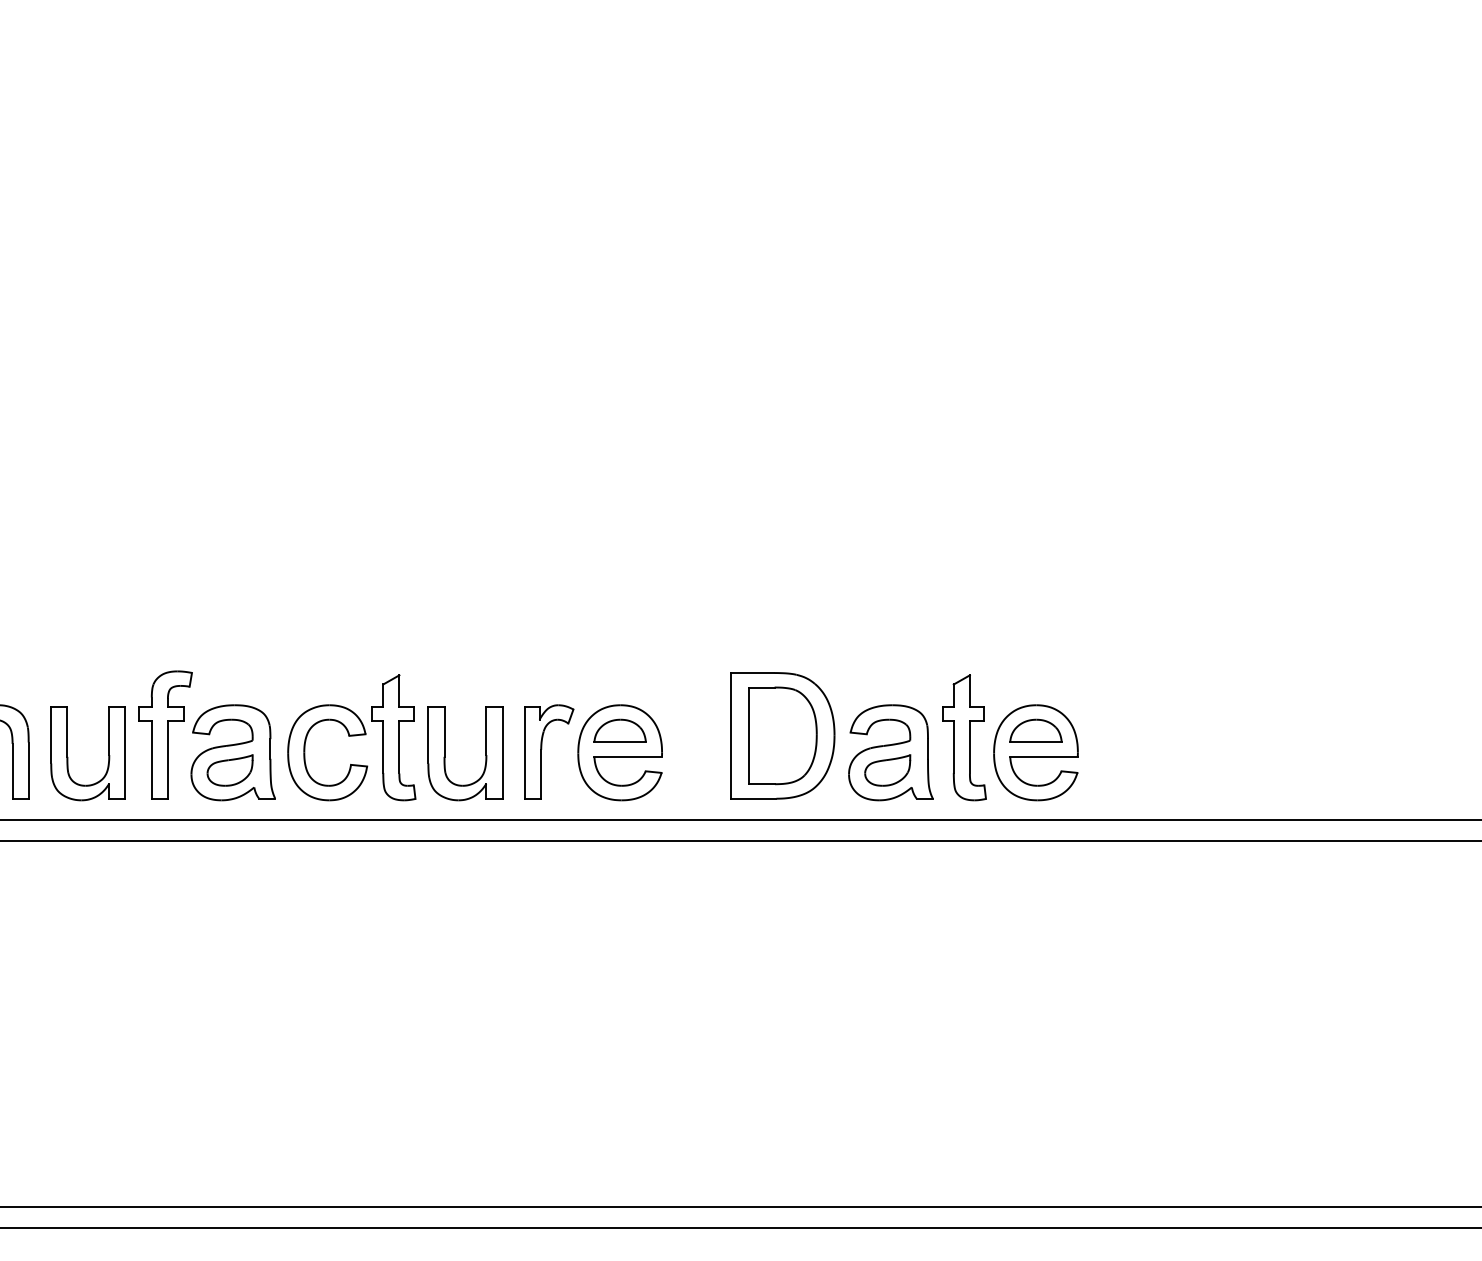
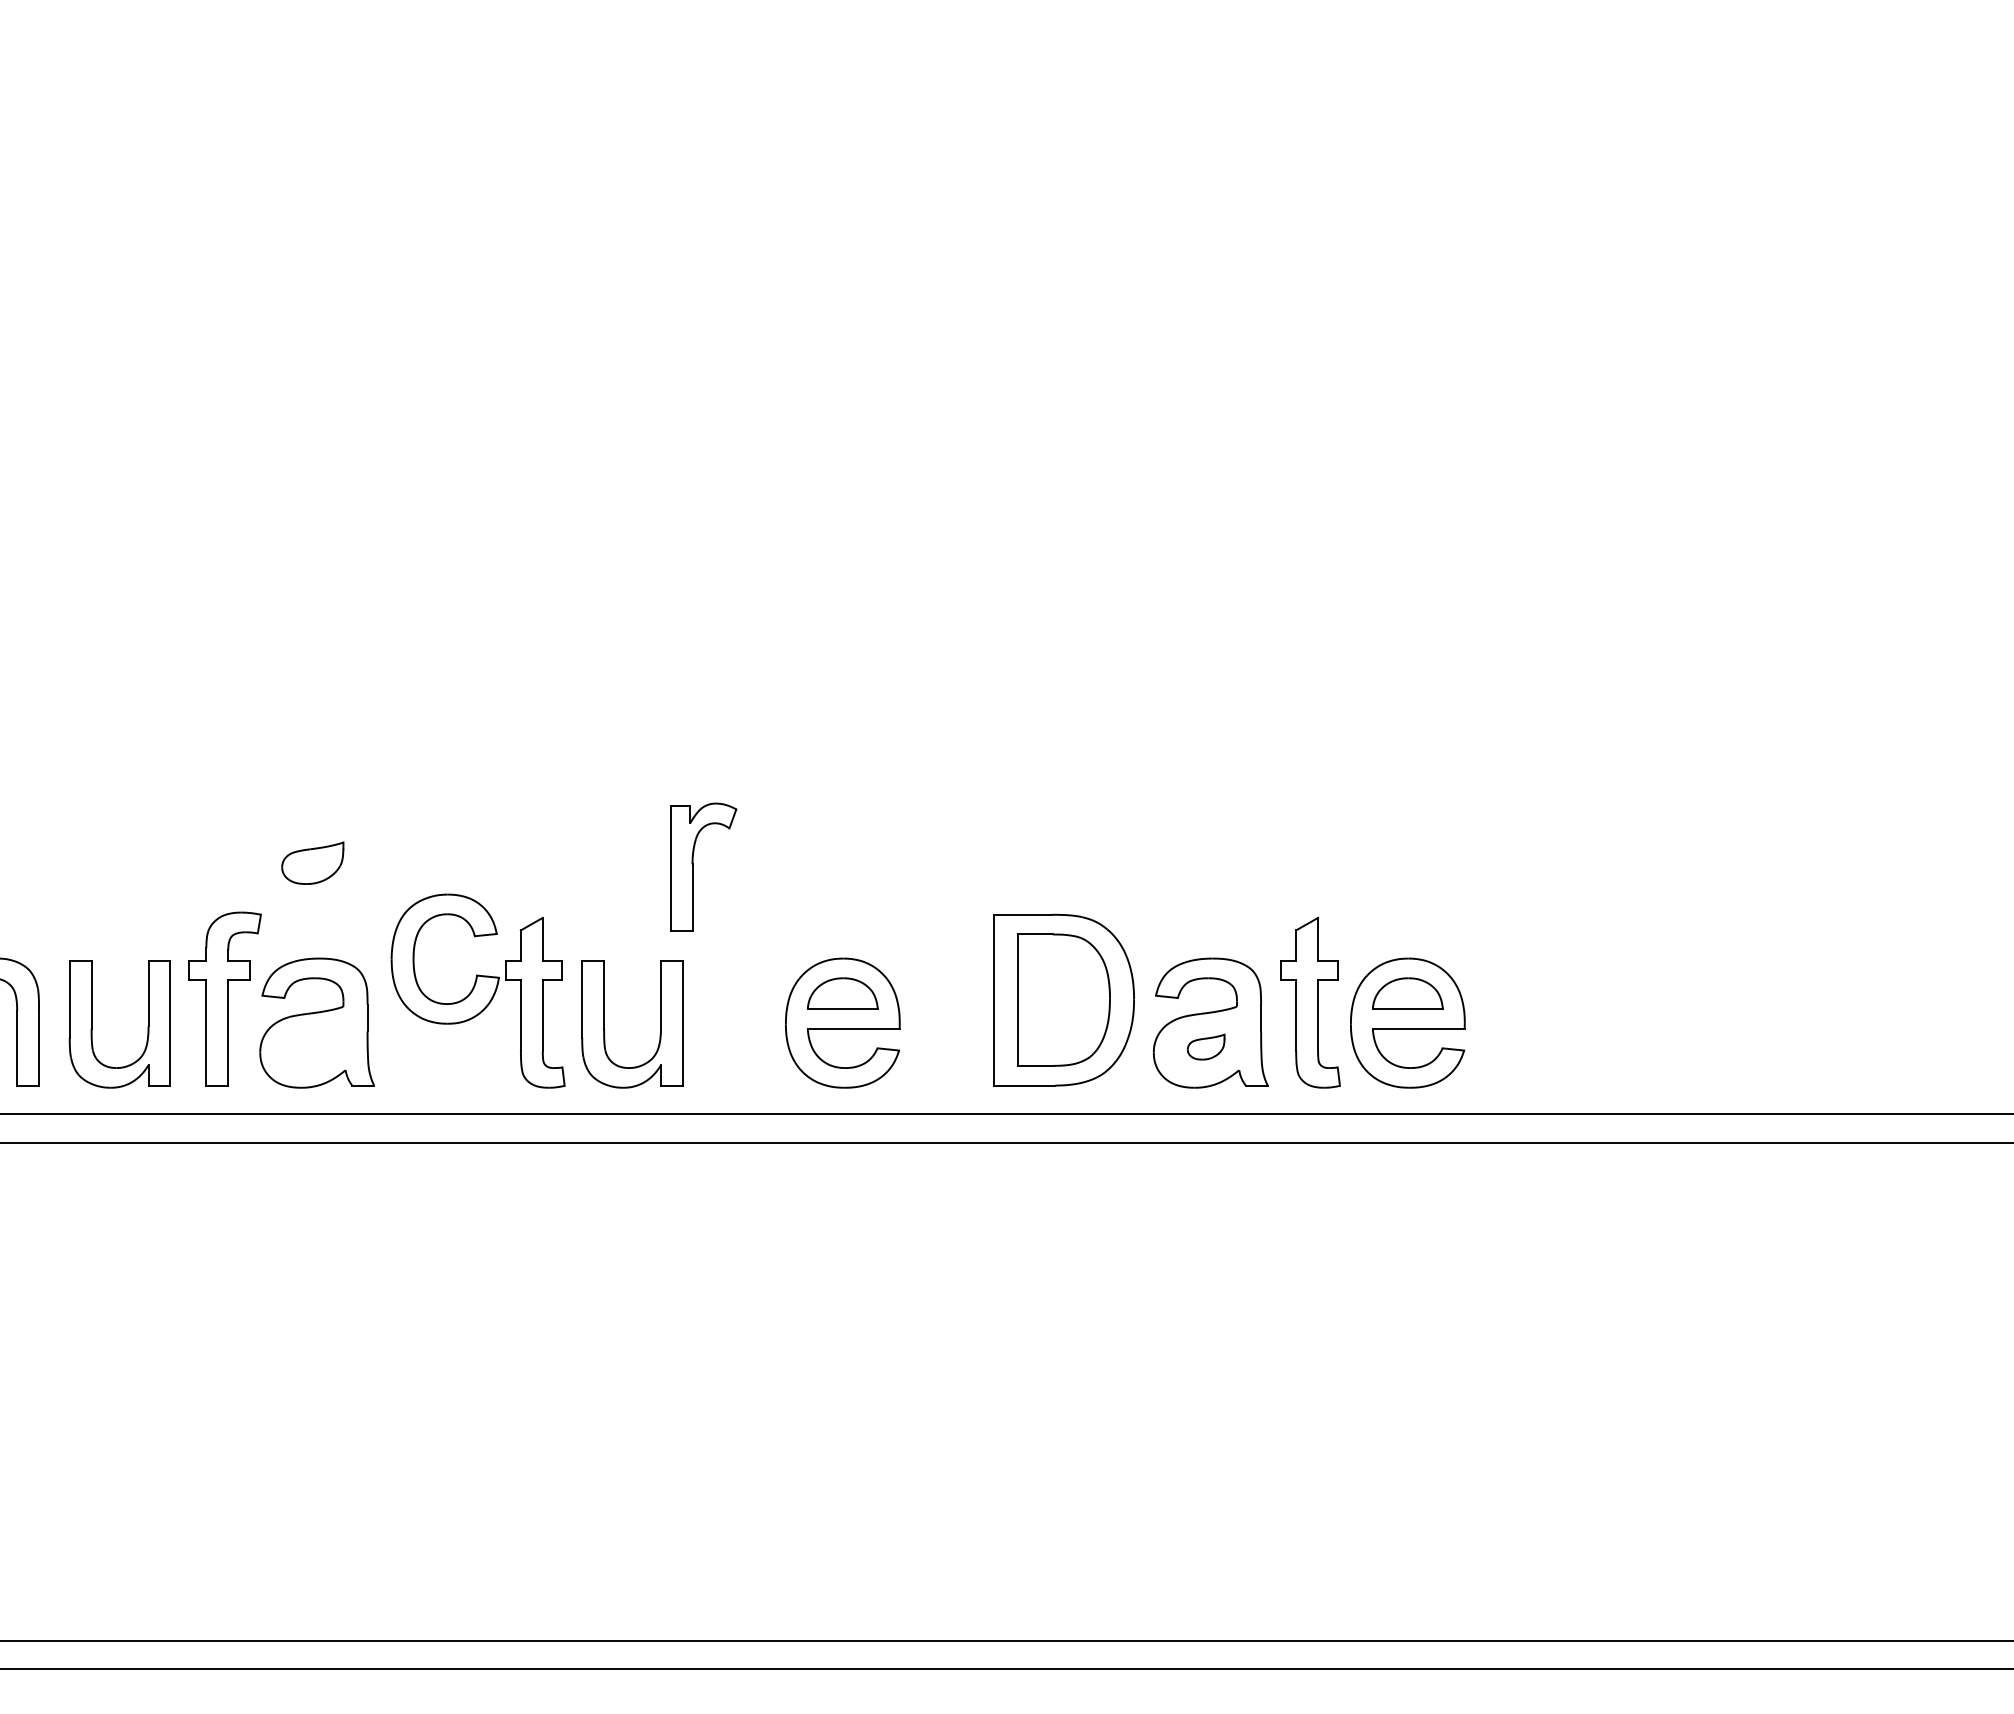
part: (541, 751) -> (693, 866), moved
part: (304, 752) -> (414, 958), moved
part: (229, 769) -> (312, 862), moved
part: (887, 769) -> (1205, 1046), size x0.6

